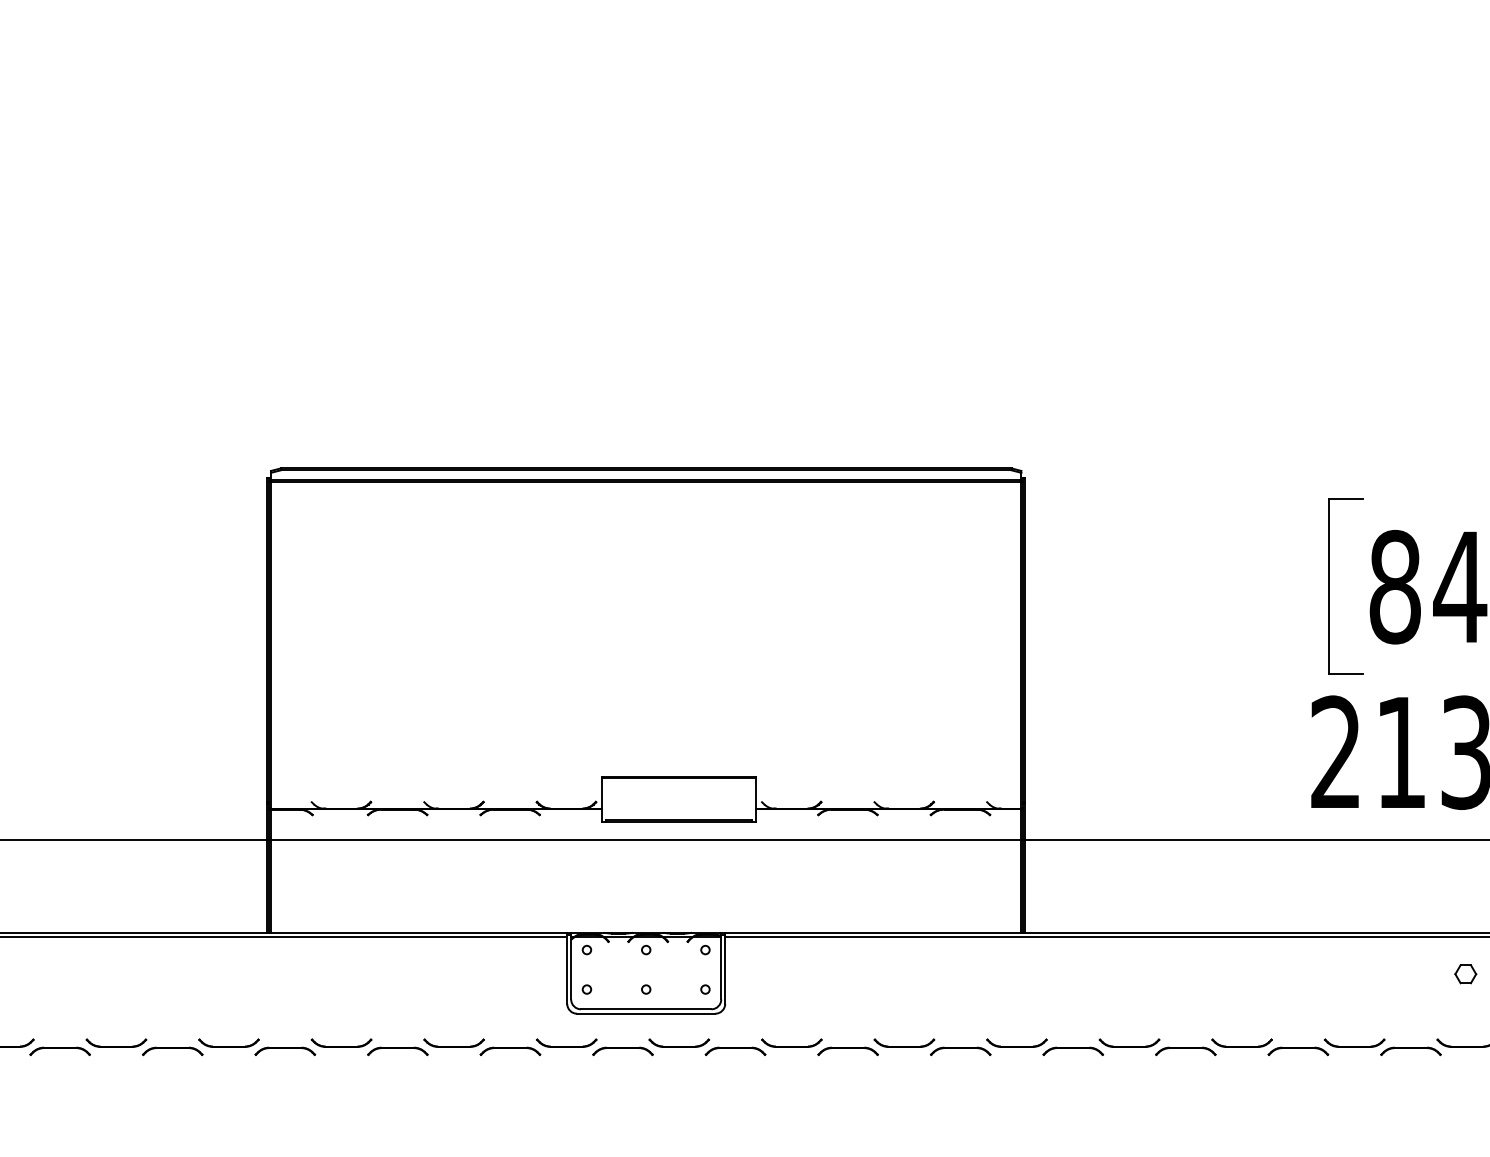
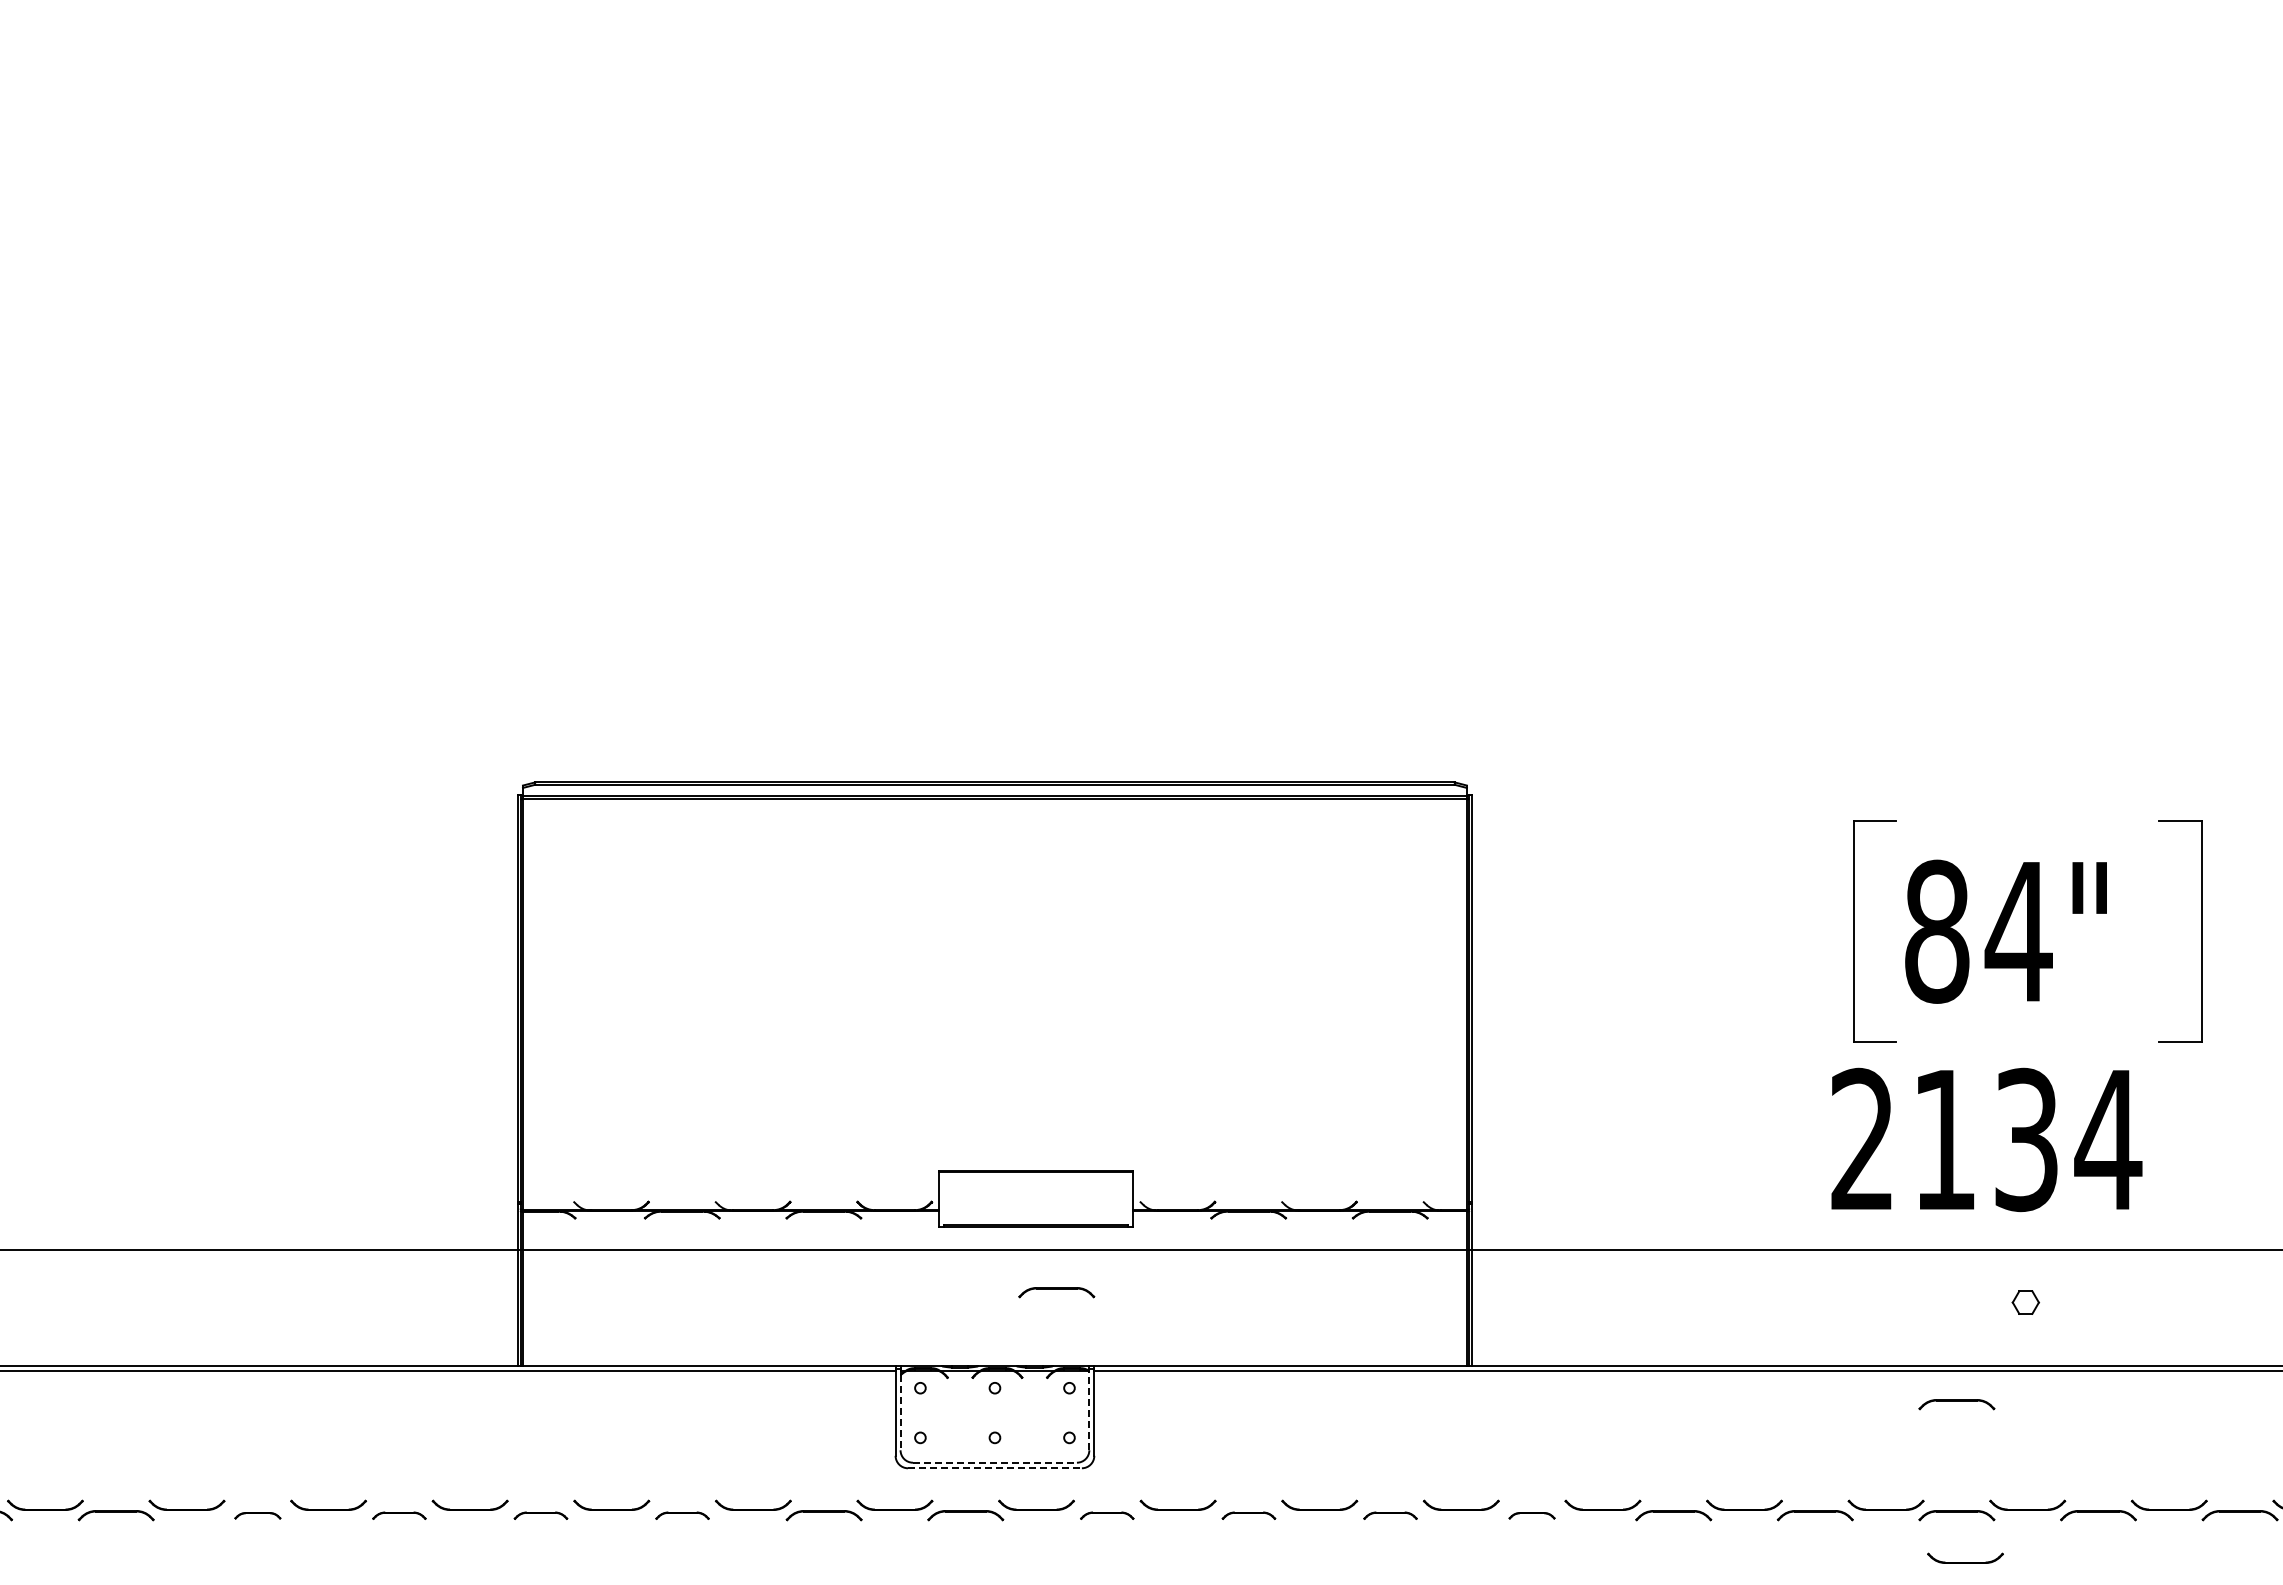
part: (695, 873) -> (1056, 1292), added
part: (1410, 963) -> (1956, 1404), added
line: (721, 967) -> (1089, 1410), solid -> dashed
line: (571, 970) -> (900, 1413), solid -> dashed
part: (1465, 974) -> (2025, 1302), moved
line: (645, 1009) -> (994, 1462), solid -> dashed
line: (645, 1013) -> (994, 1468), solid -> dashed
part: (59, 1051) -> (257, 1515), size x0.6
part: (172, 1051) -> (399, 1515), size x0.7
part: (284, 1051) -> (540, 1515), size x0.7
part: (397, 1051) -> (682, 1515), size x0.7
part: (734, 1051) -> (1106, 1515), size x0.7
part: (847, 1051) -> (1248, 1515), size x0.7
part: (960, 1051) -> (1390, 1515), size x0.7
part: (1072, 1051) -> (1531, 1515), size x0.6
part: (1417, 1084) -> (1965, 1557), added

